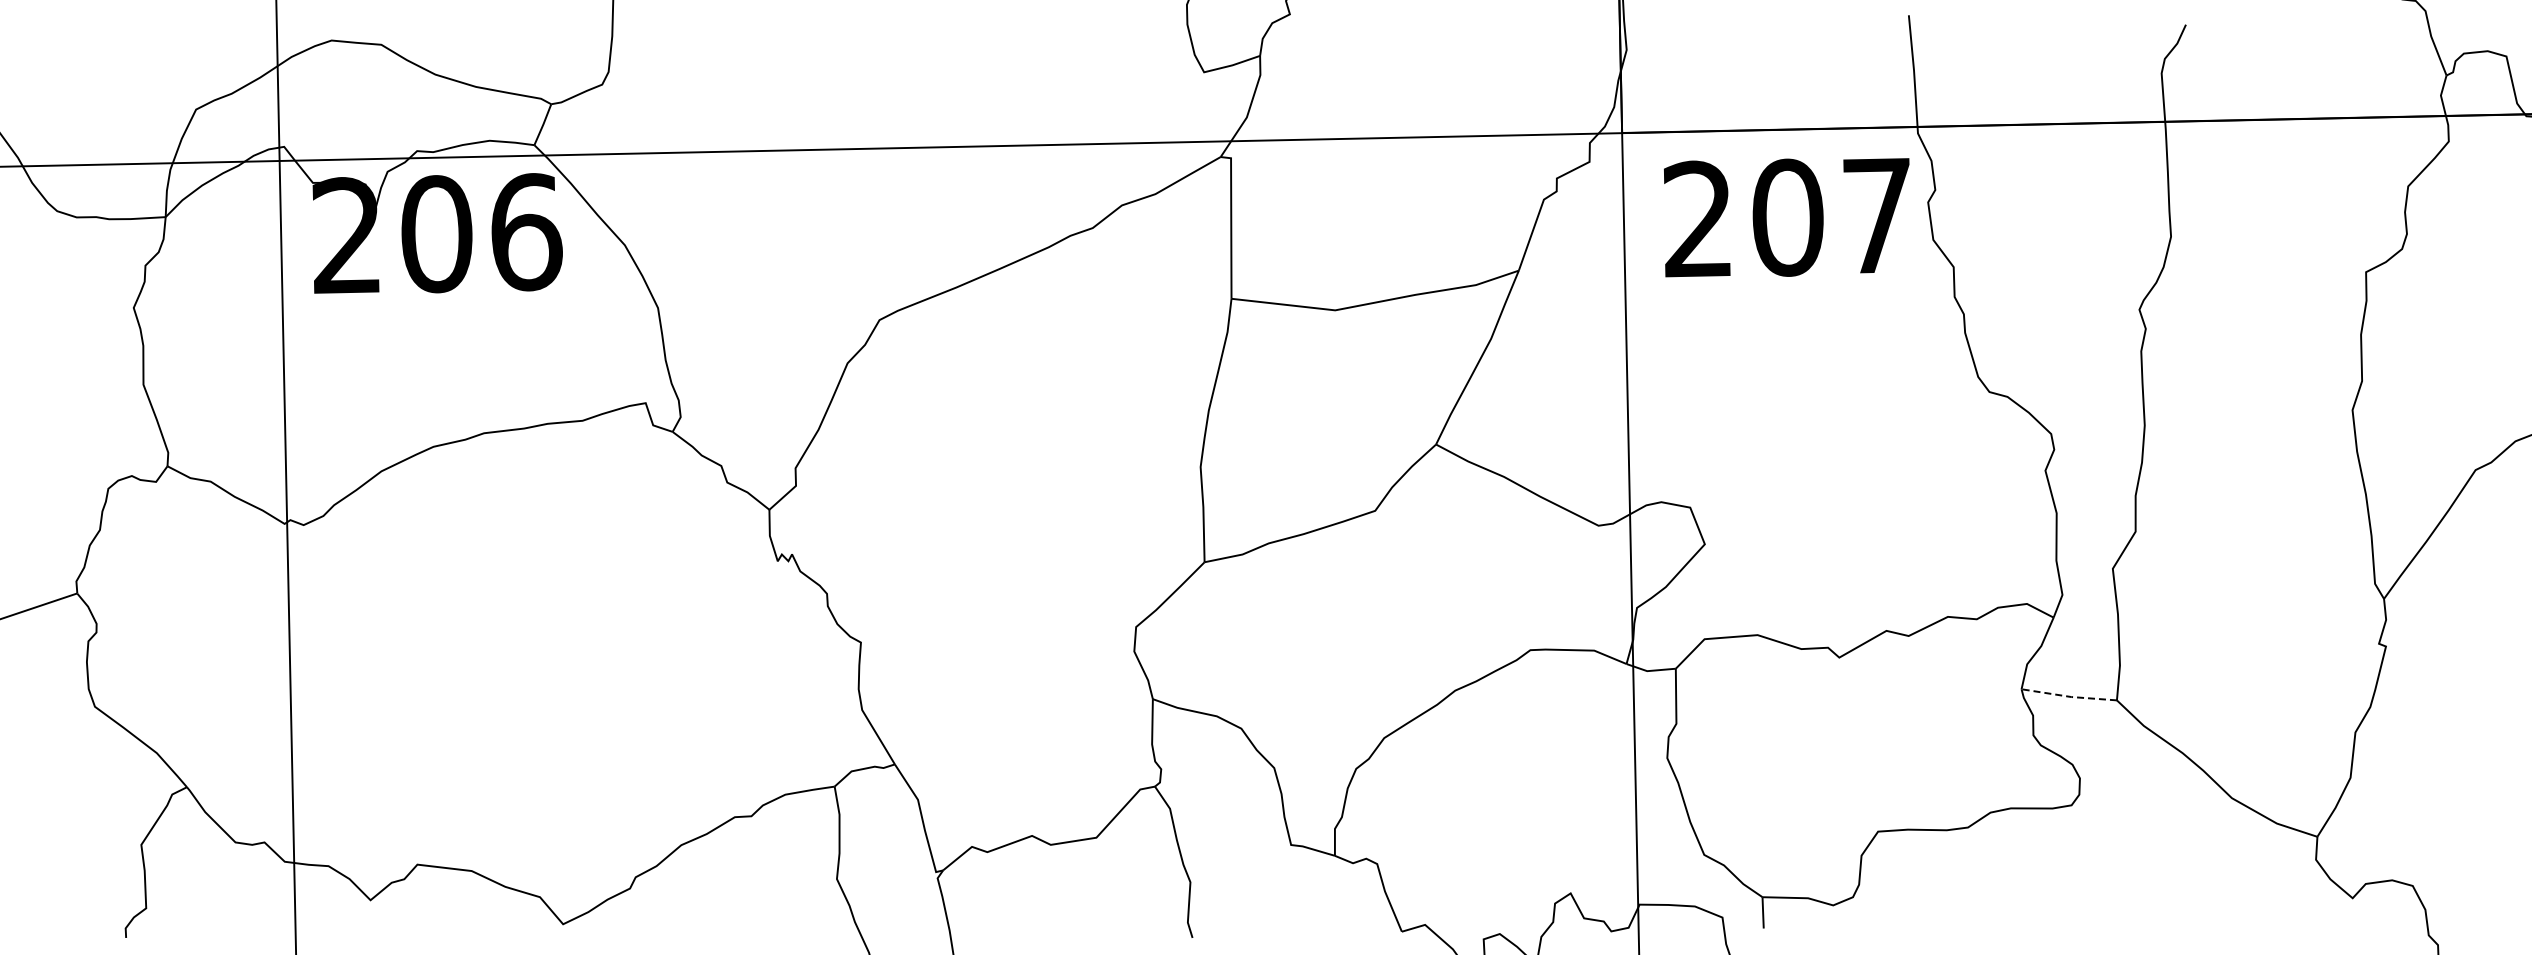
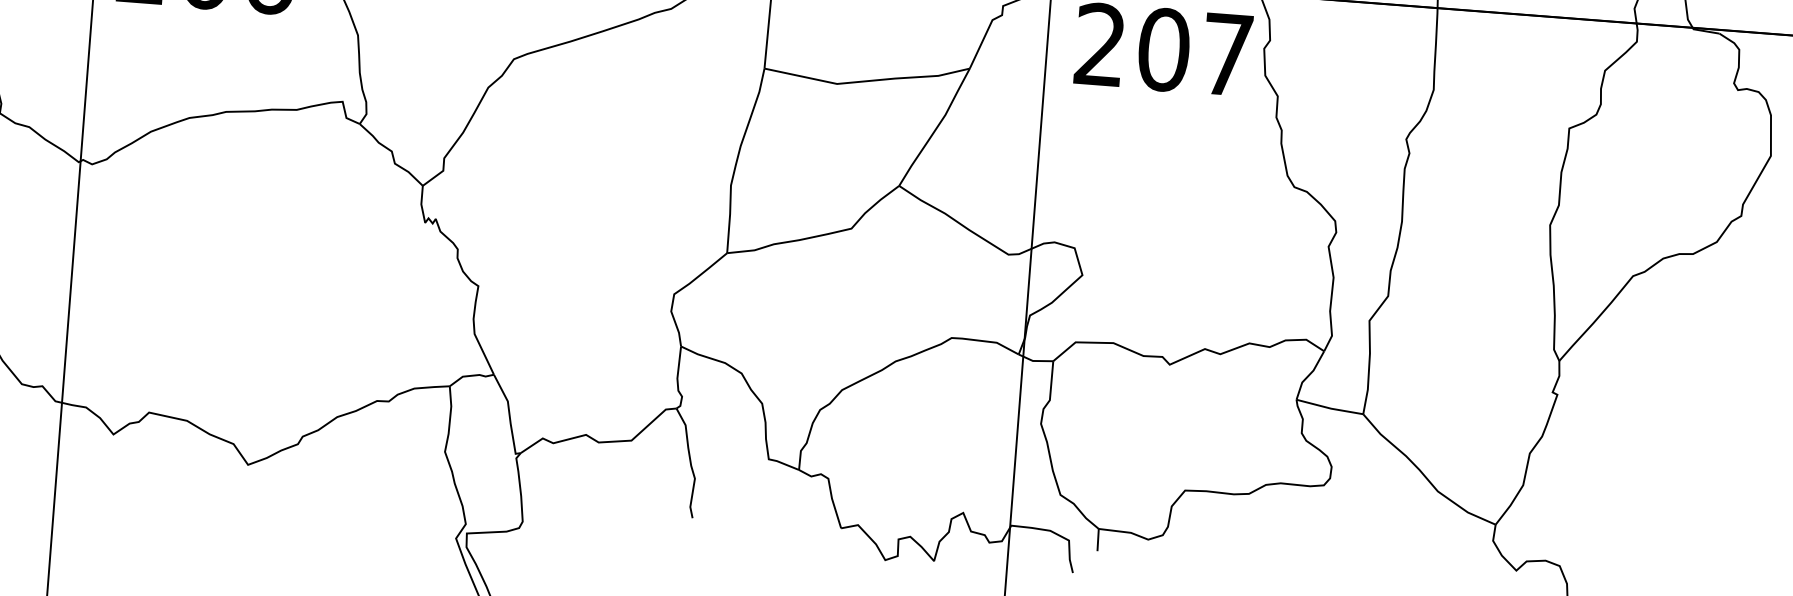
line: (2069, 696) -> (1329, 408), dashed -> solid

